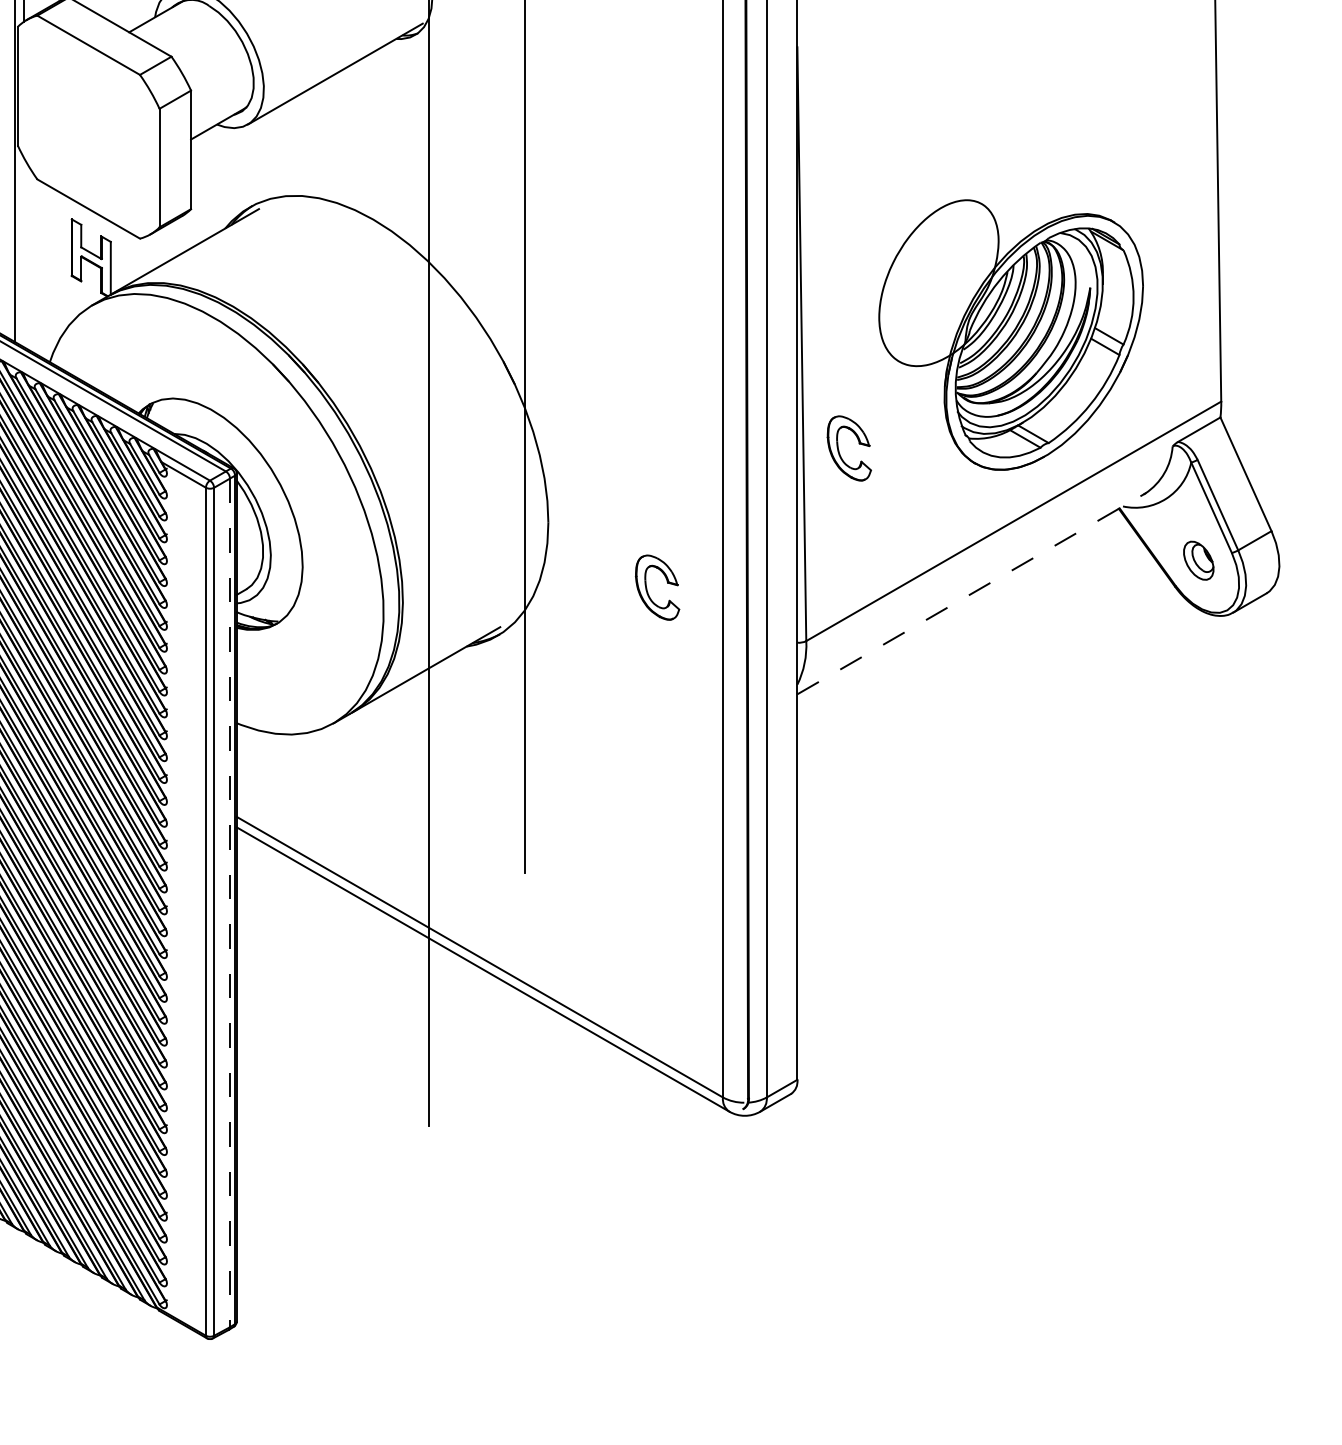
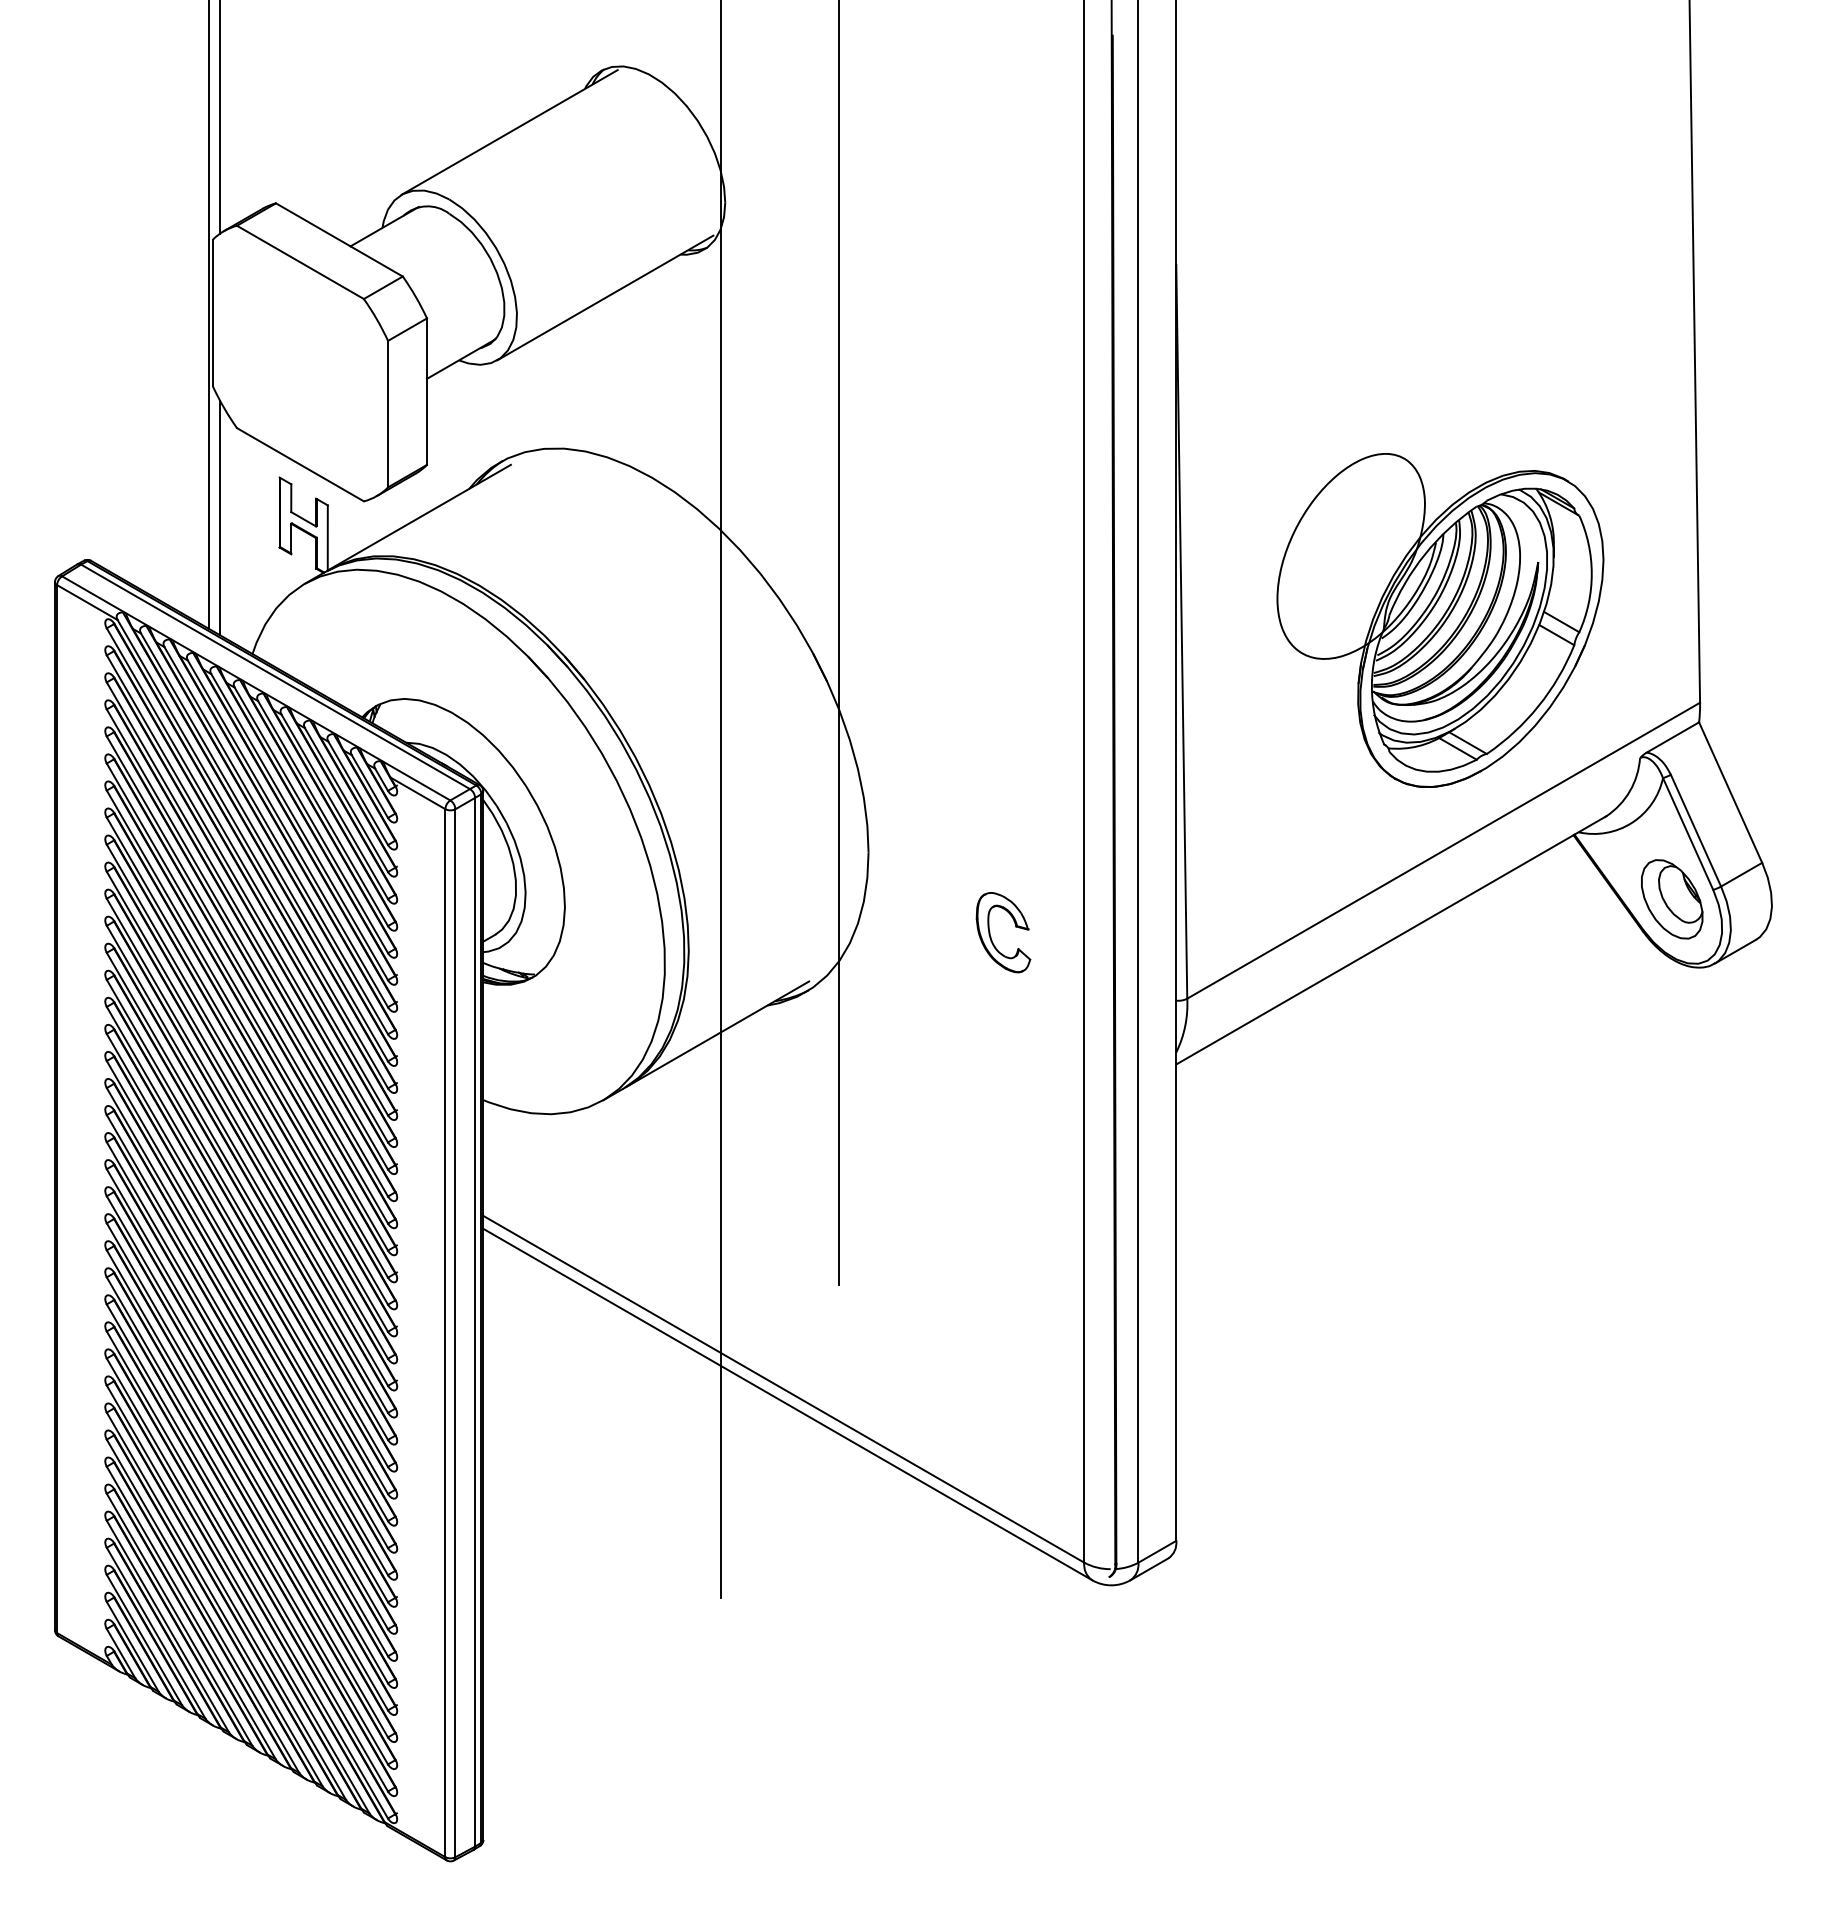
line: (23, 251) -> (220, 517), added
part: (839, 451) -> (1228, 764), removed
part: (1198, 560) -> (1672, 899), size x1.67
line: (971, 593) -> (1391, 940), dashed -> solid
line: (230, 903) -> (475, 1322), dashed -> solid

